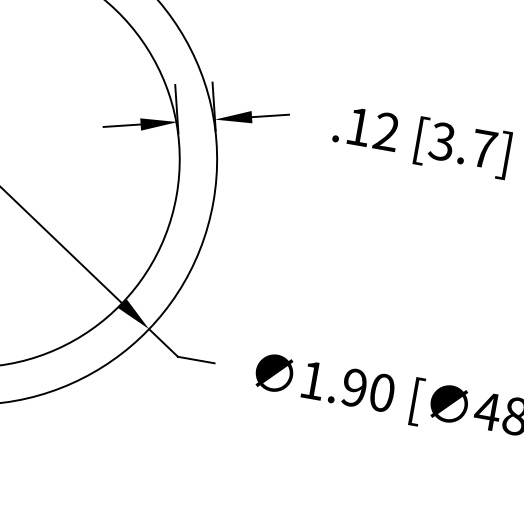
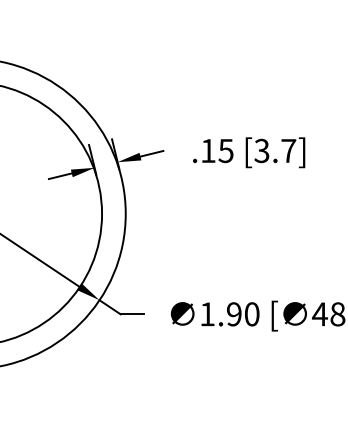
text: (385, 130) -> (225, 150), .12 -> .15

